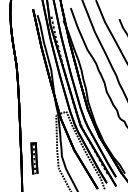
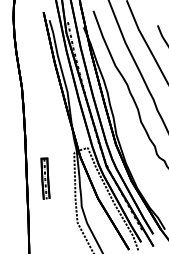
part: (34, 158) -> (45, 178), moved

